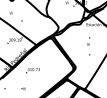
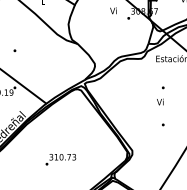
text: (32, 70) -> (59, 159), moved

